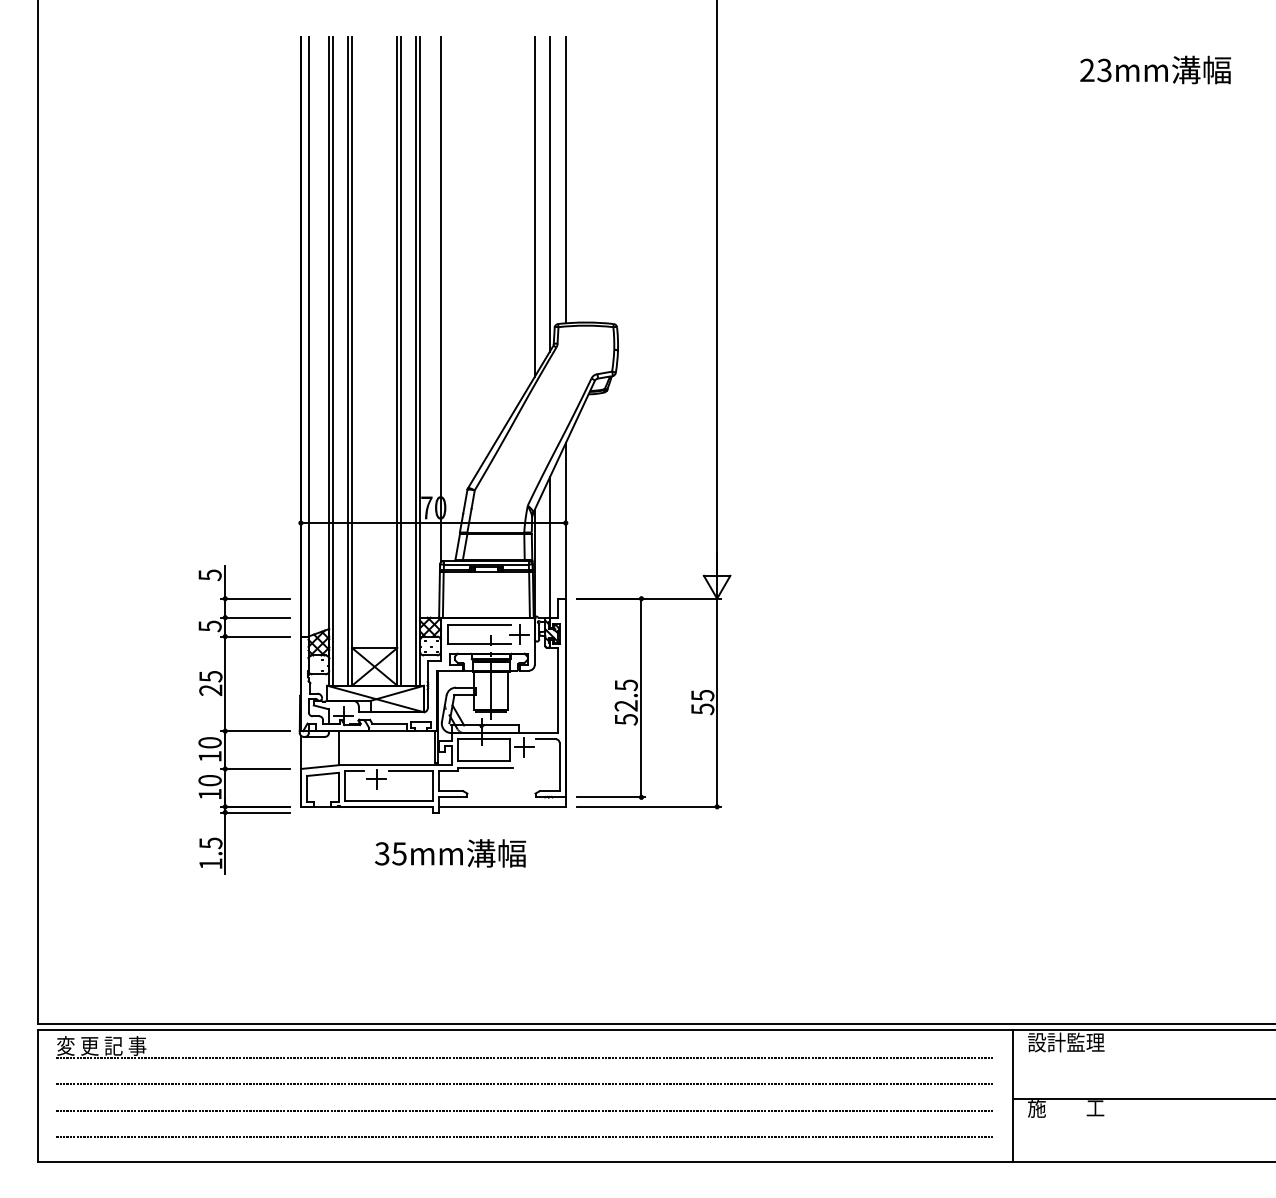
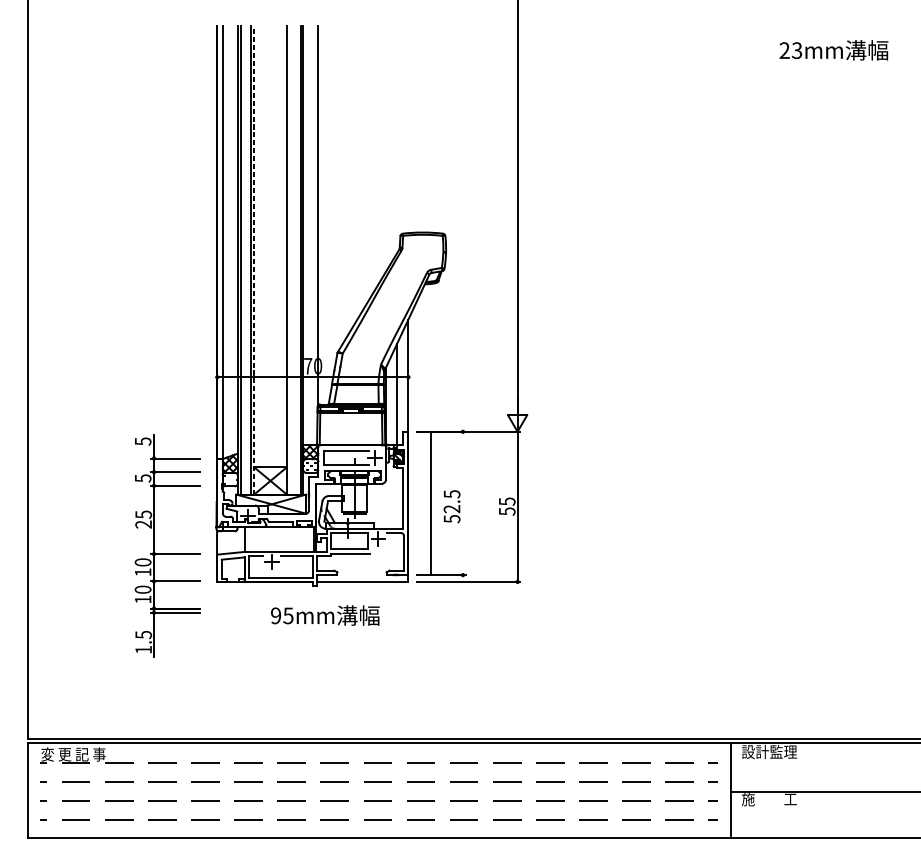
line: (565, 179) -> (408, 129), removed
line: (549, 193) -> (396, 139), removed
line: (534, 206) -> (385, 148), removed
line: (352, 360) -> (254, 259), solid -> dashed
line: (401, 360) -> (289, 259), removed
line: (641, 697) -> (431, 503), moved
part: (244, 730) -> (167, 553), moved
text: (382, 853) -> (276, 615), 35mm -> 95mm

